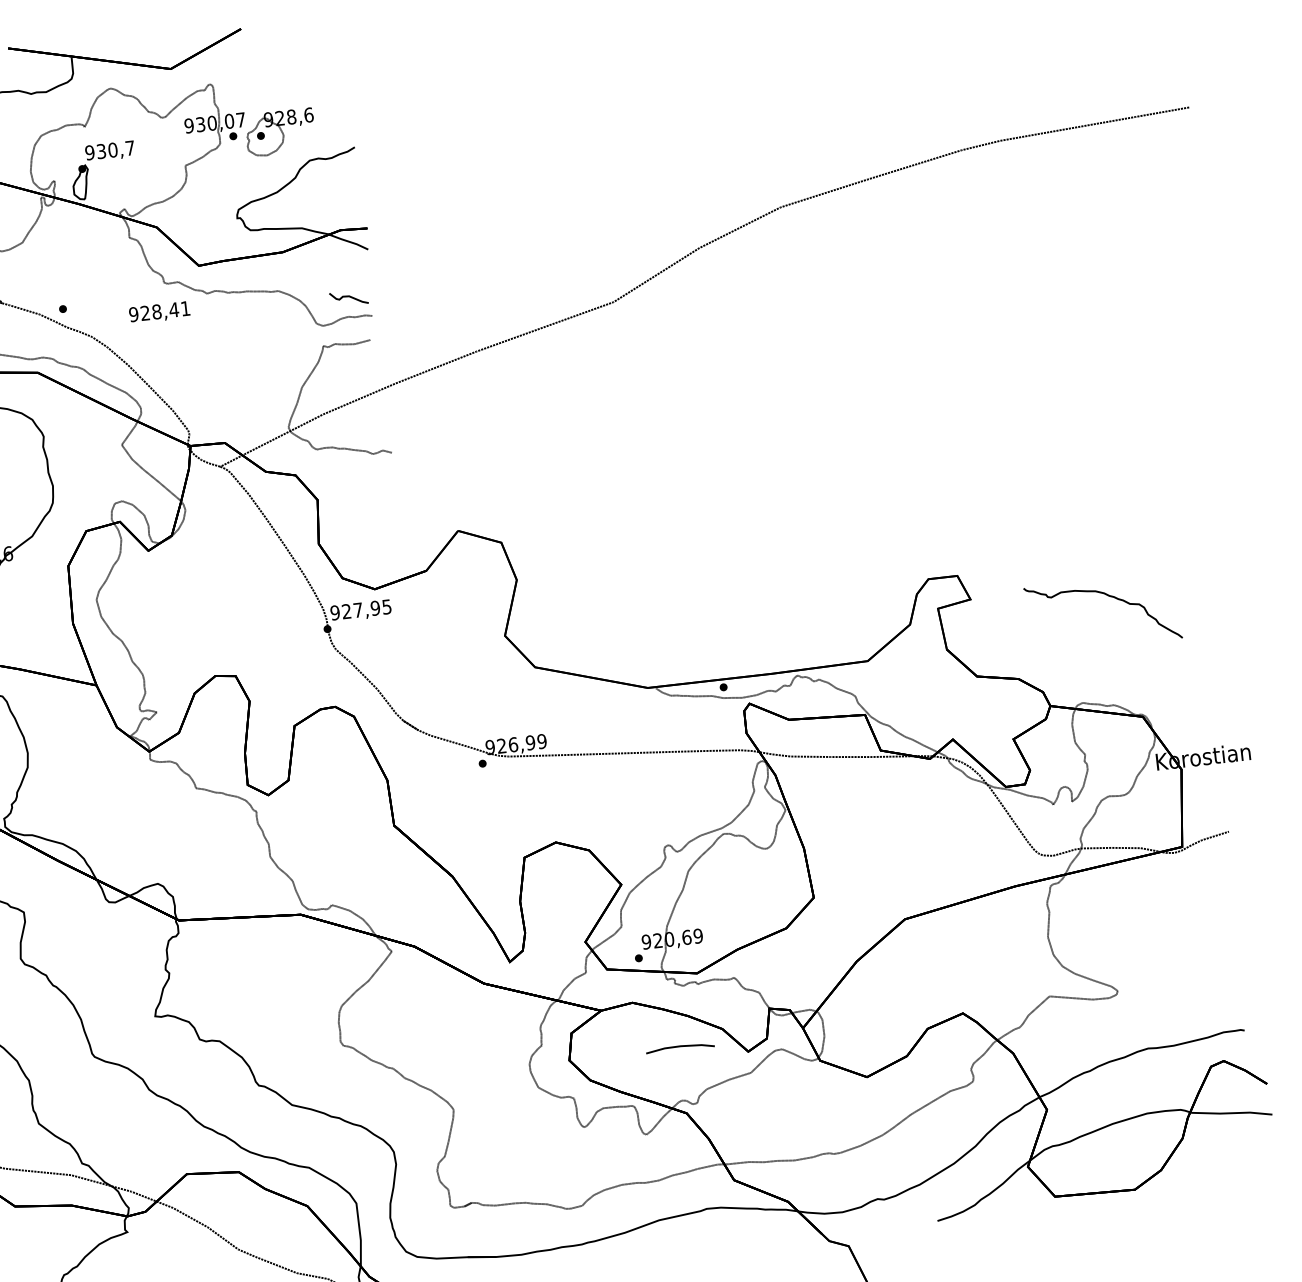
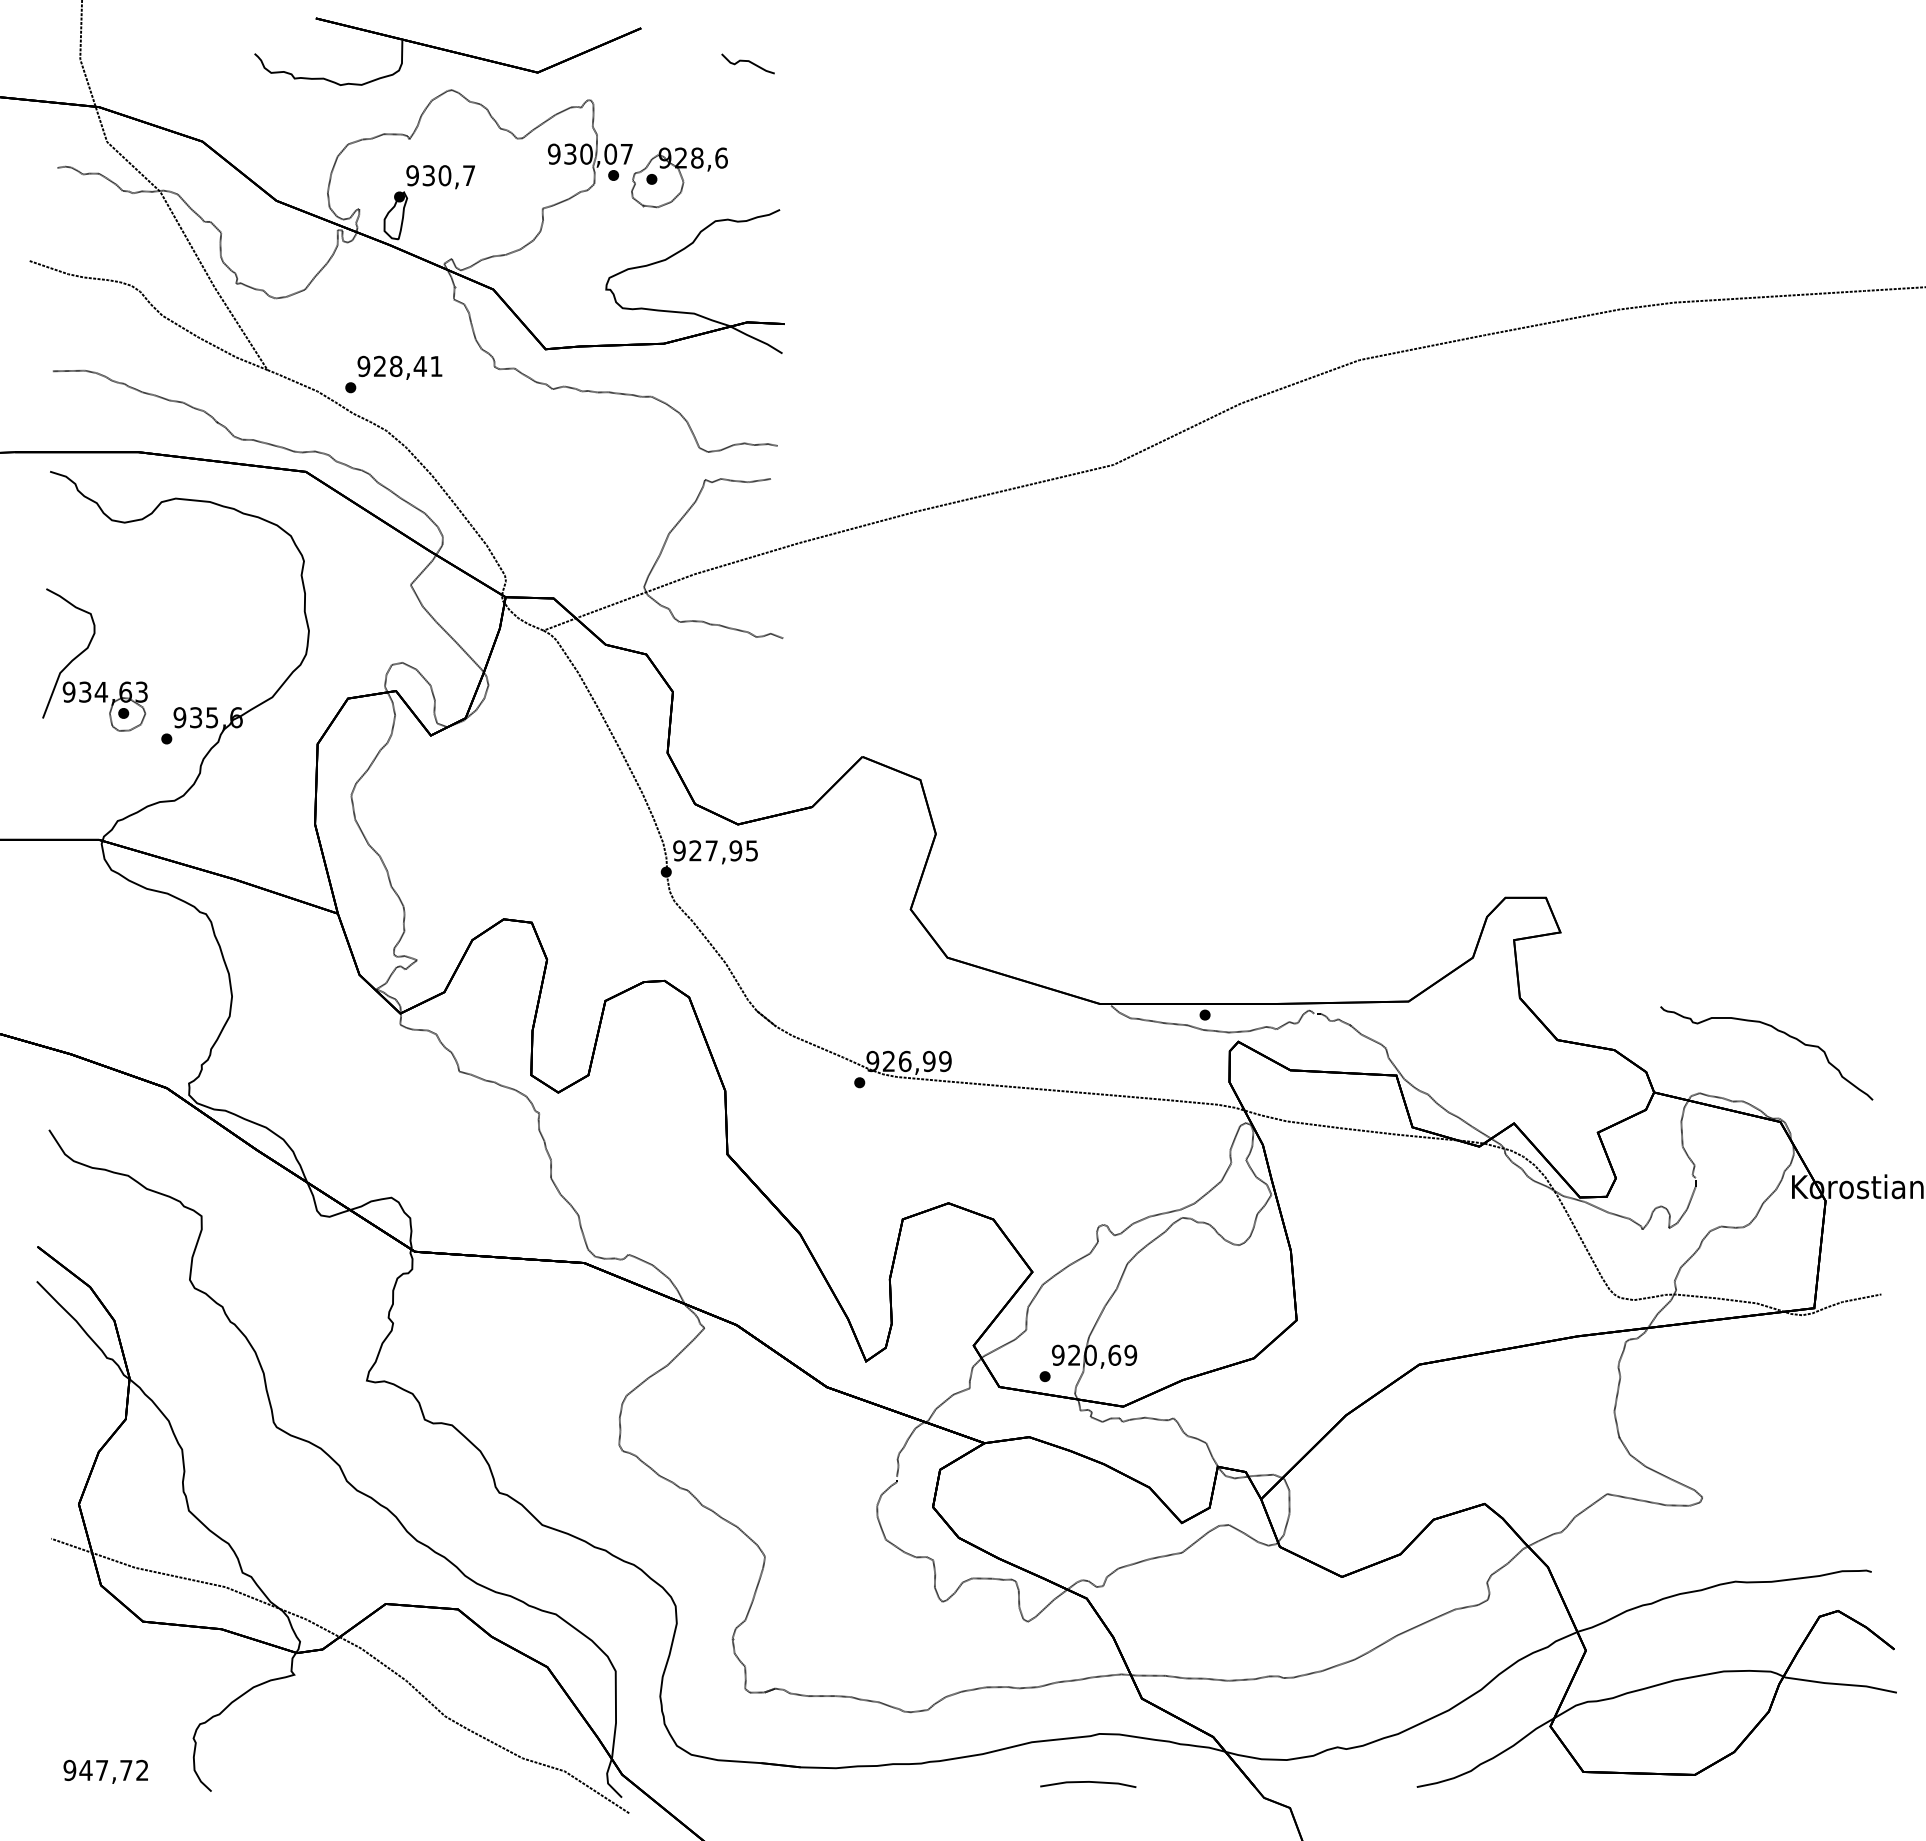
curve: (349, 297) -> (748, 62), moved
text: (159, 312) -> (399, 367), moved
curve: (1109, 596) -> (1777, 1031), moved
line: (680, 1046) -> (1088, 1782), moved

